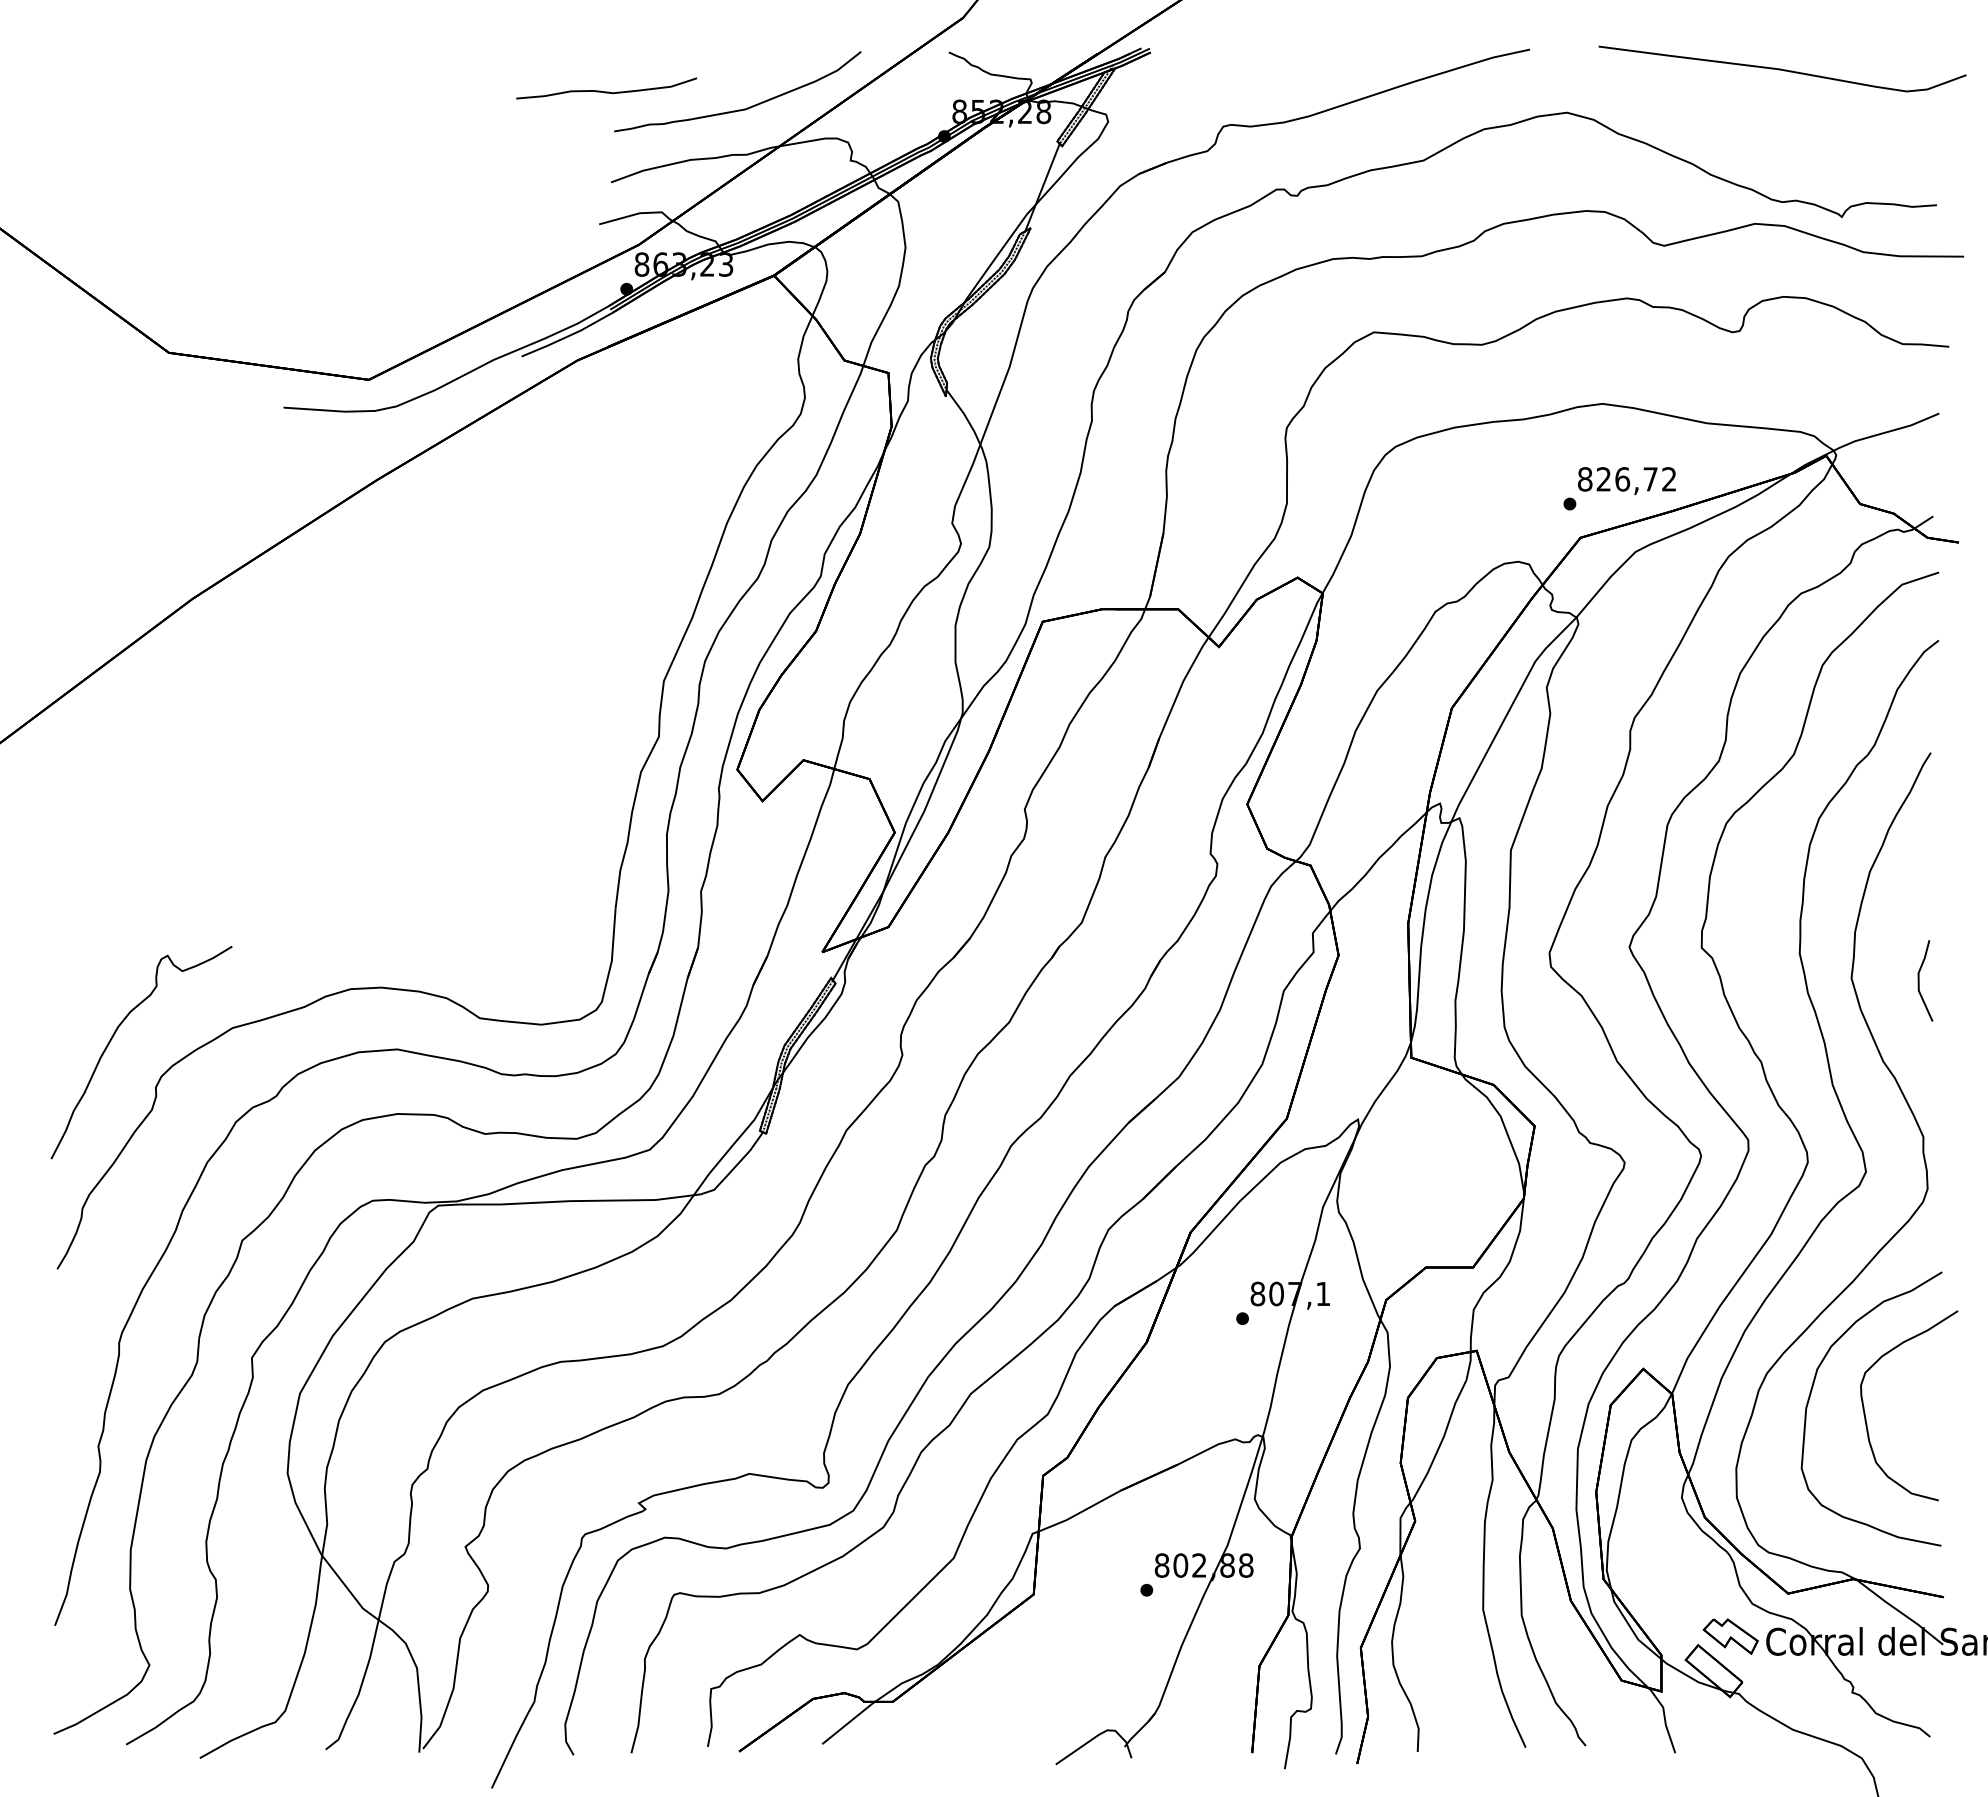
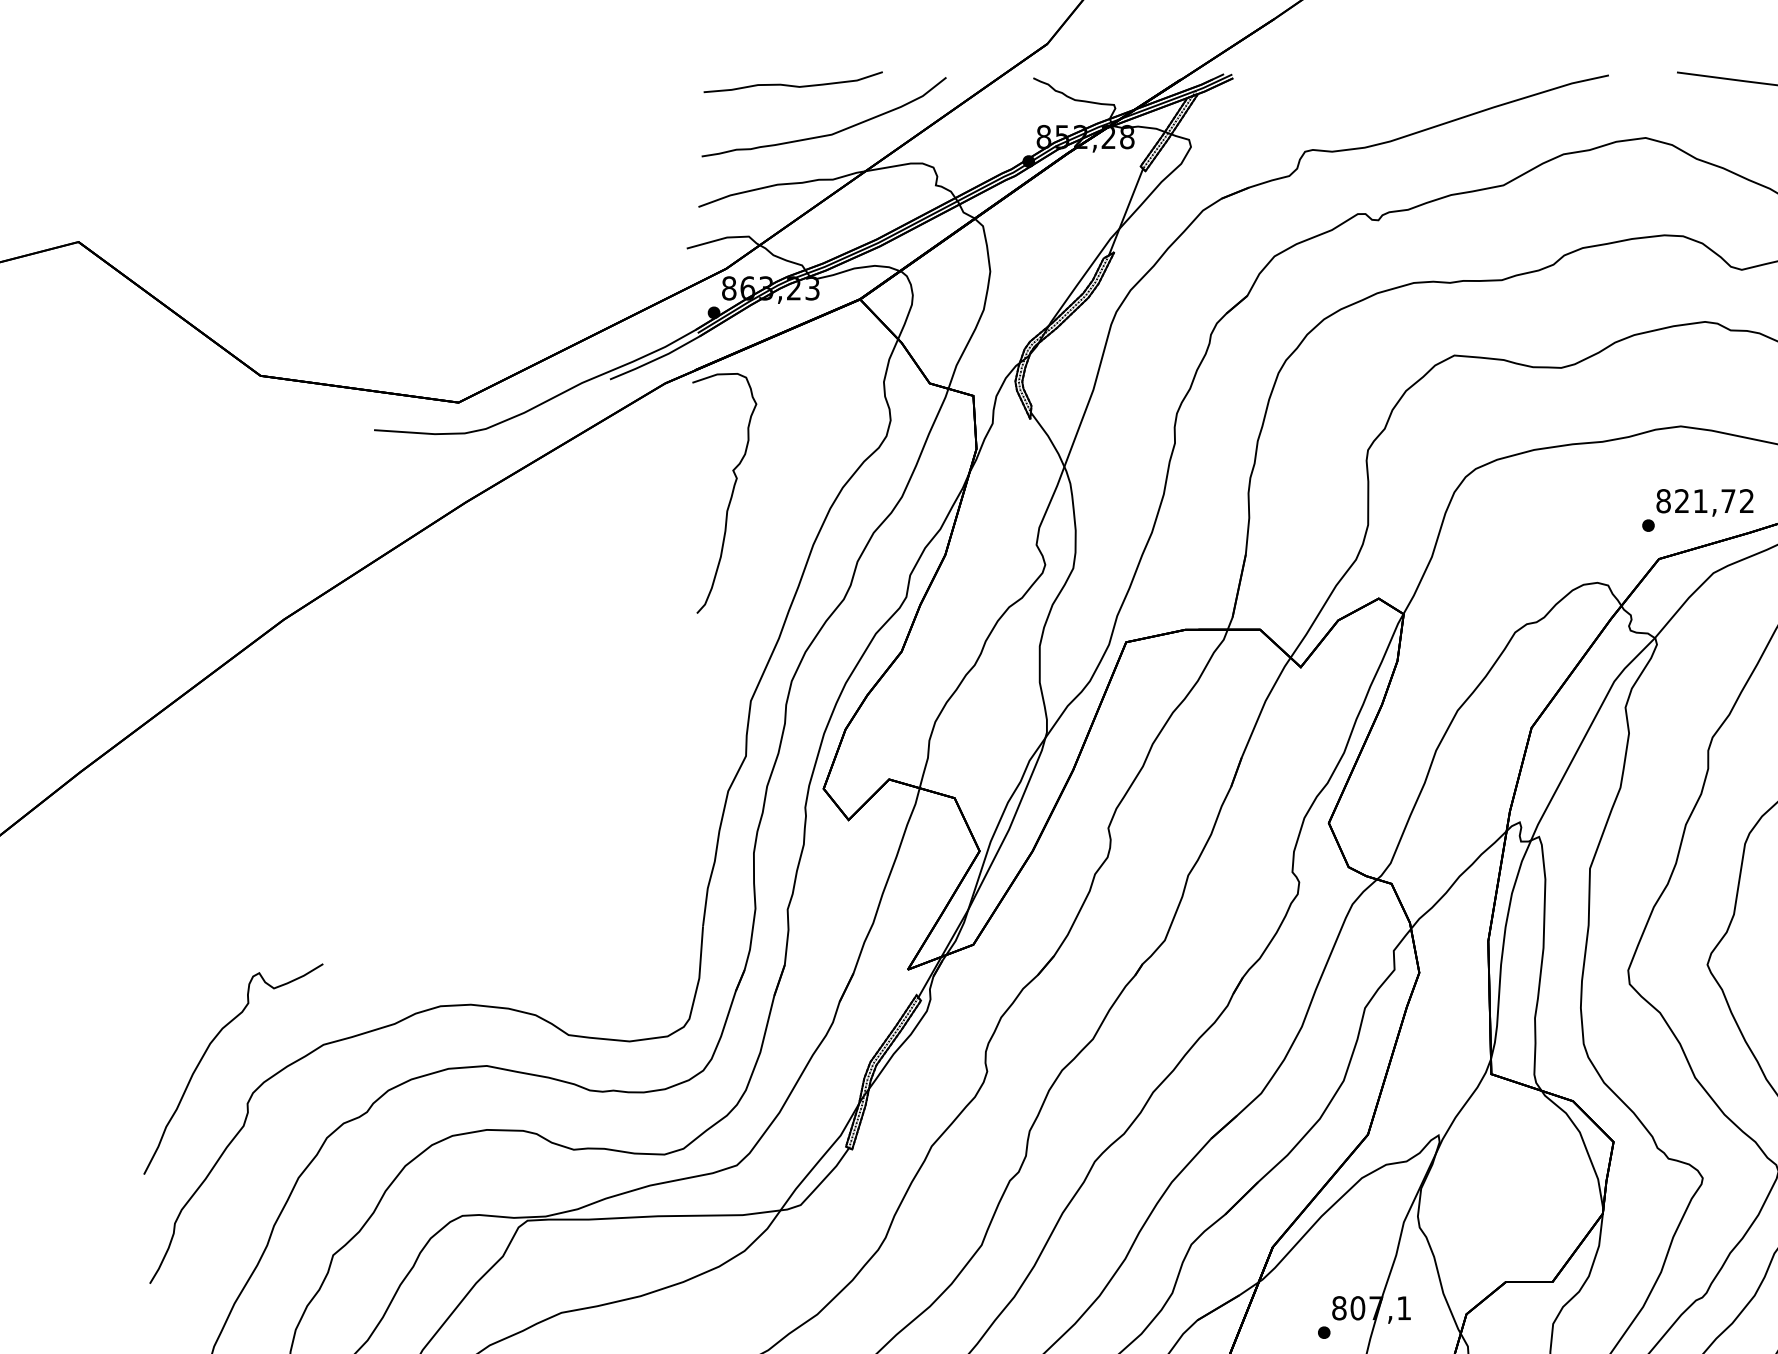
curve: (606, 91) -> (793, 85), moved
curve: (643, 473) -> (730, 495), added
text: (1622, 479) -> (1700, 501), 826,72 -> 821,72

